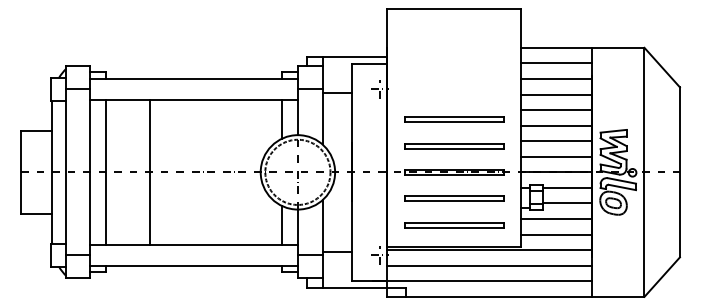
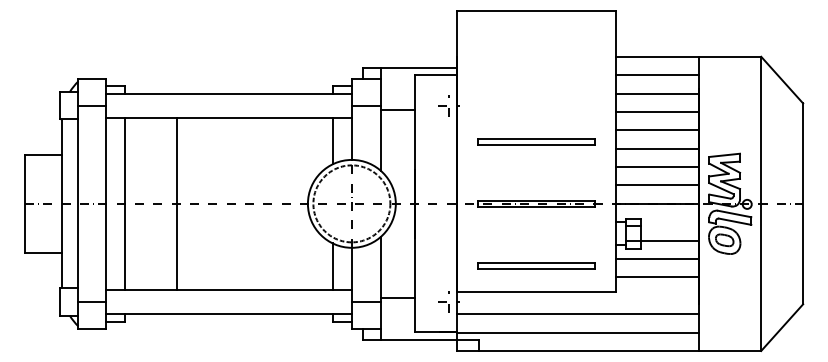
part: (454, 145) -> (536, 172), removed
line: (566, 188) -> (669, 222), removed
part: (454, 198) -> (536, 234), removed
line: (489, 249) -> (578, 295), removed

